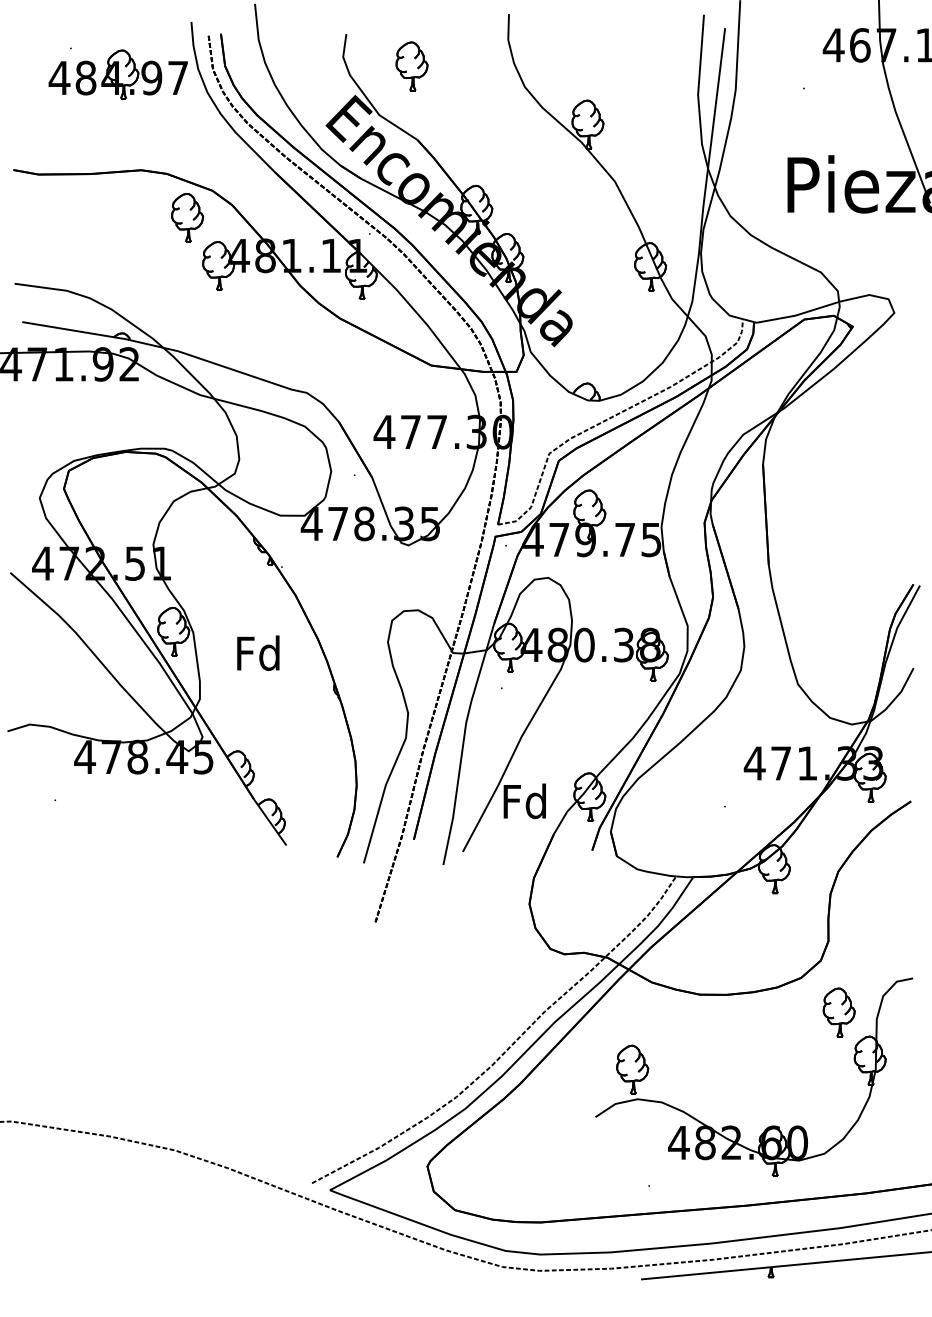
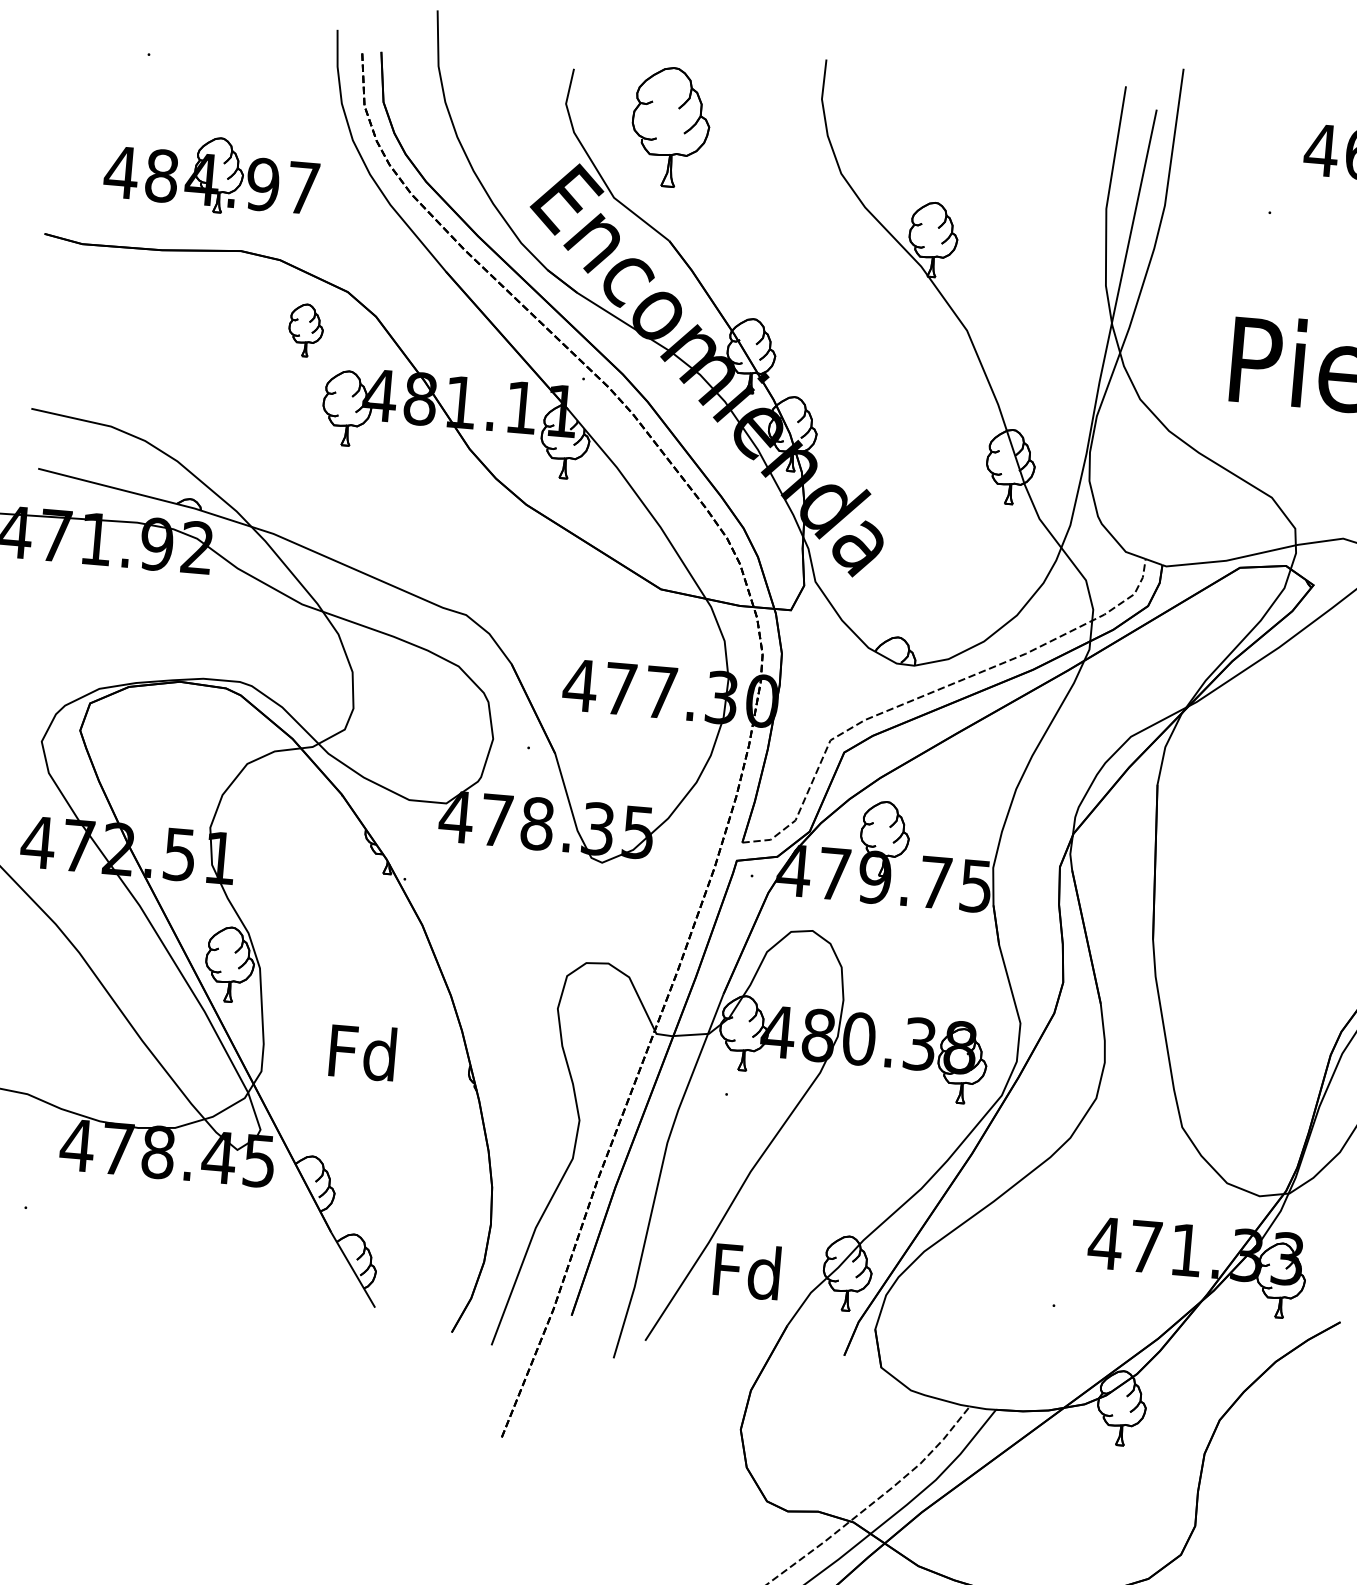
part: (411, 66) -> (669, 127), size x1.6
part: (117, 74) -> (210, 174), moved
part: (187, 217) -> (305, 329), size x0.7
text: (258, 652) -> (363, 1051), moved

